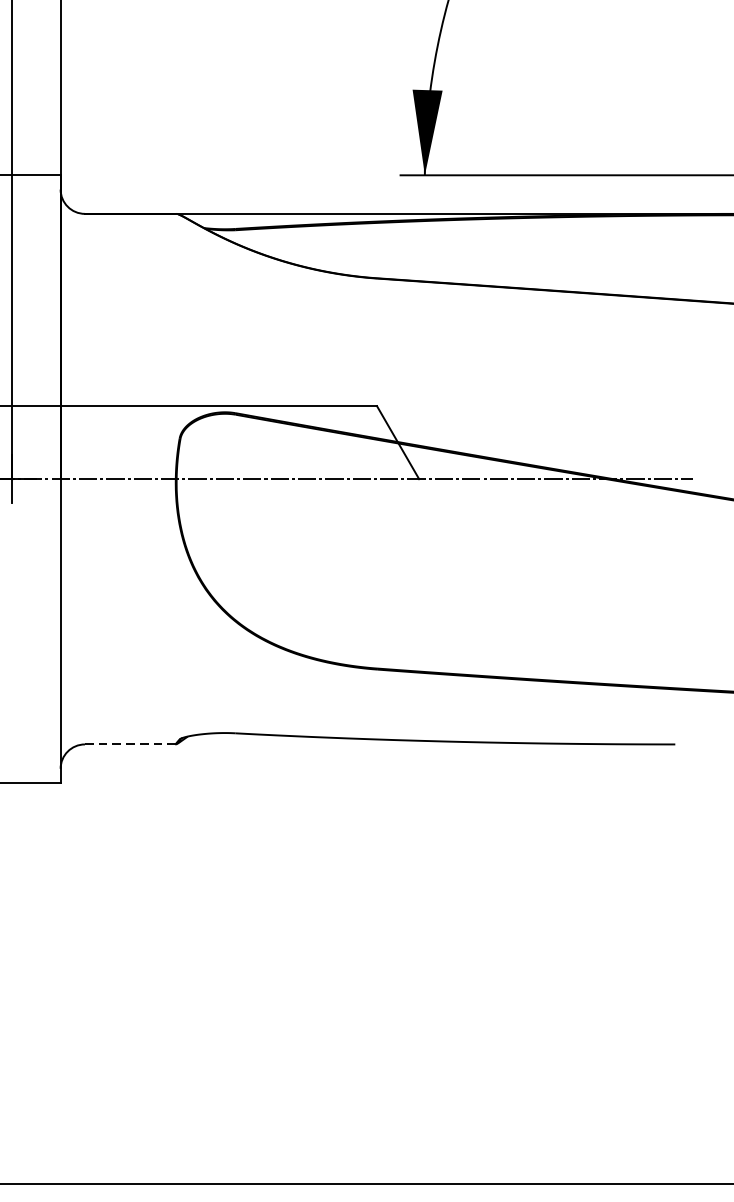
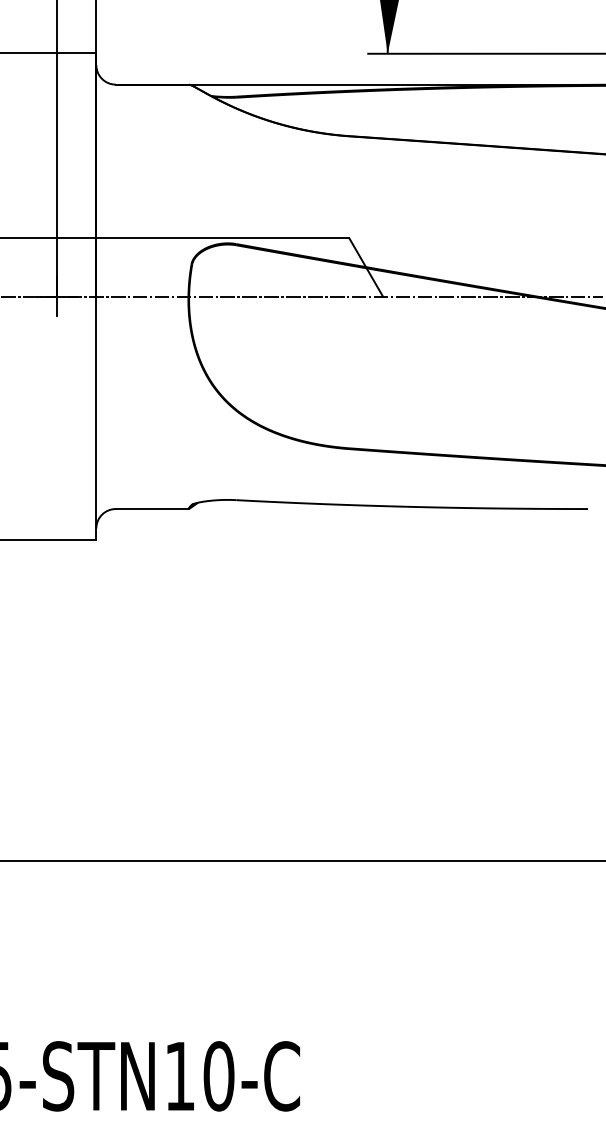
line: (130, 745) -> (152, 509), dashed -> solid

